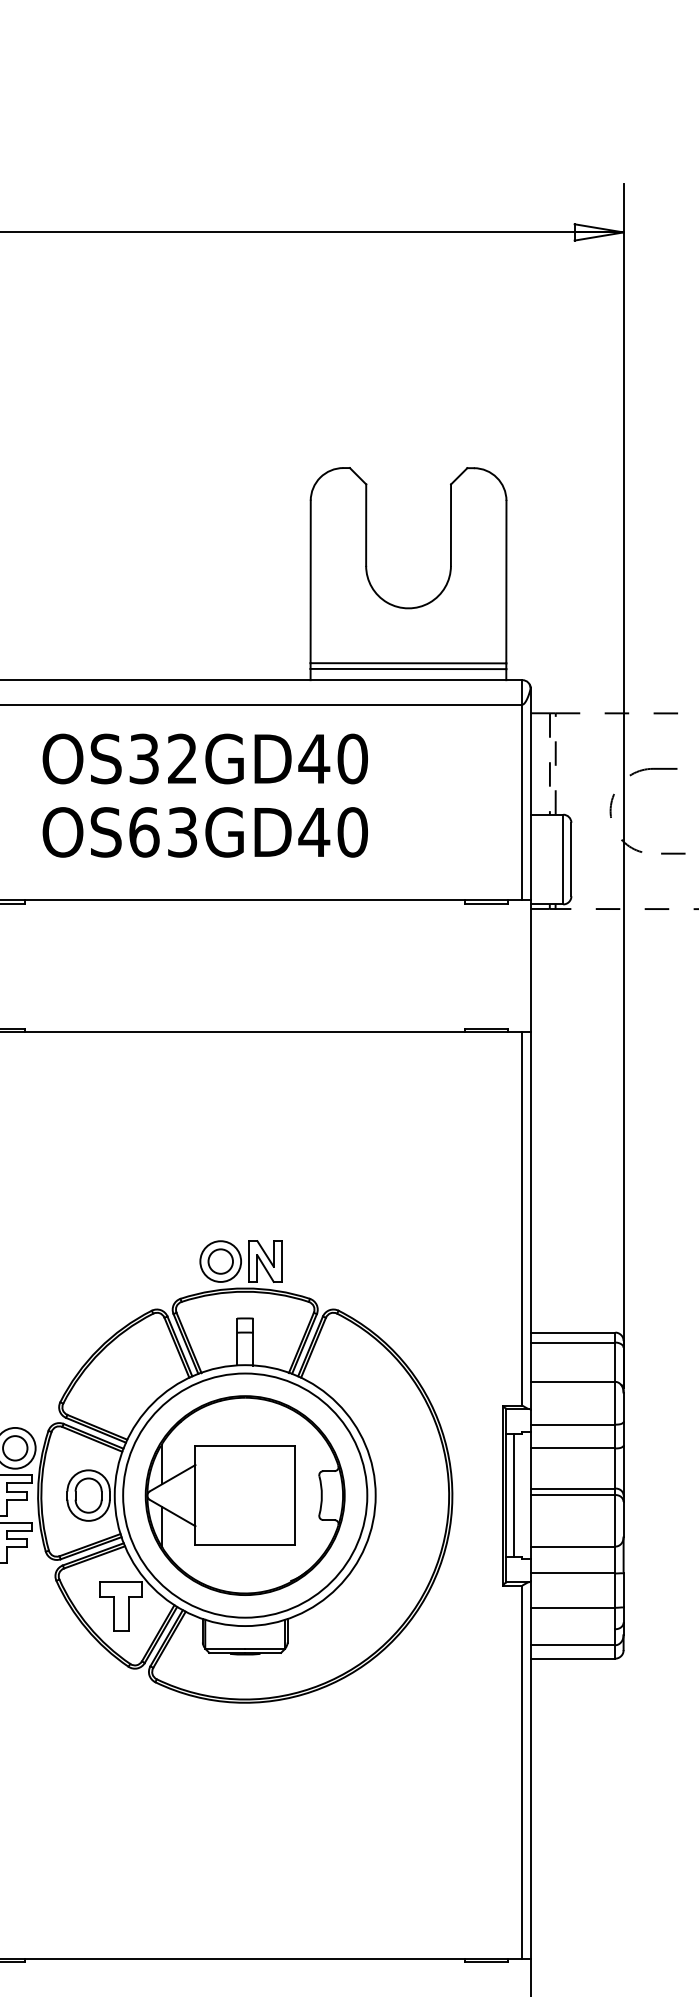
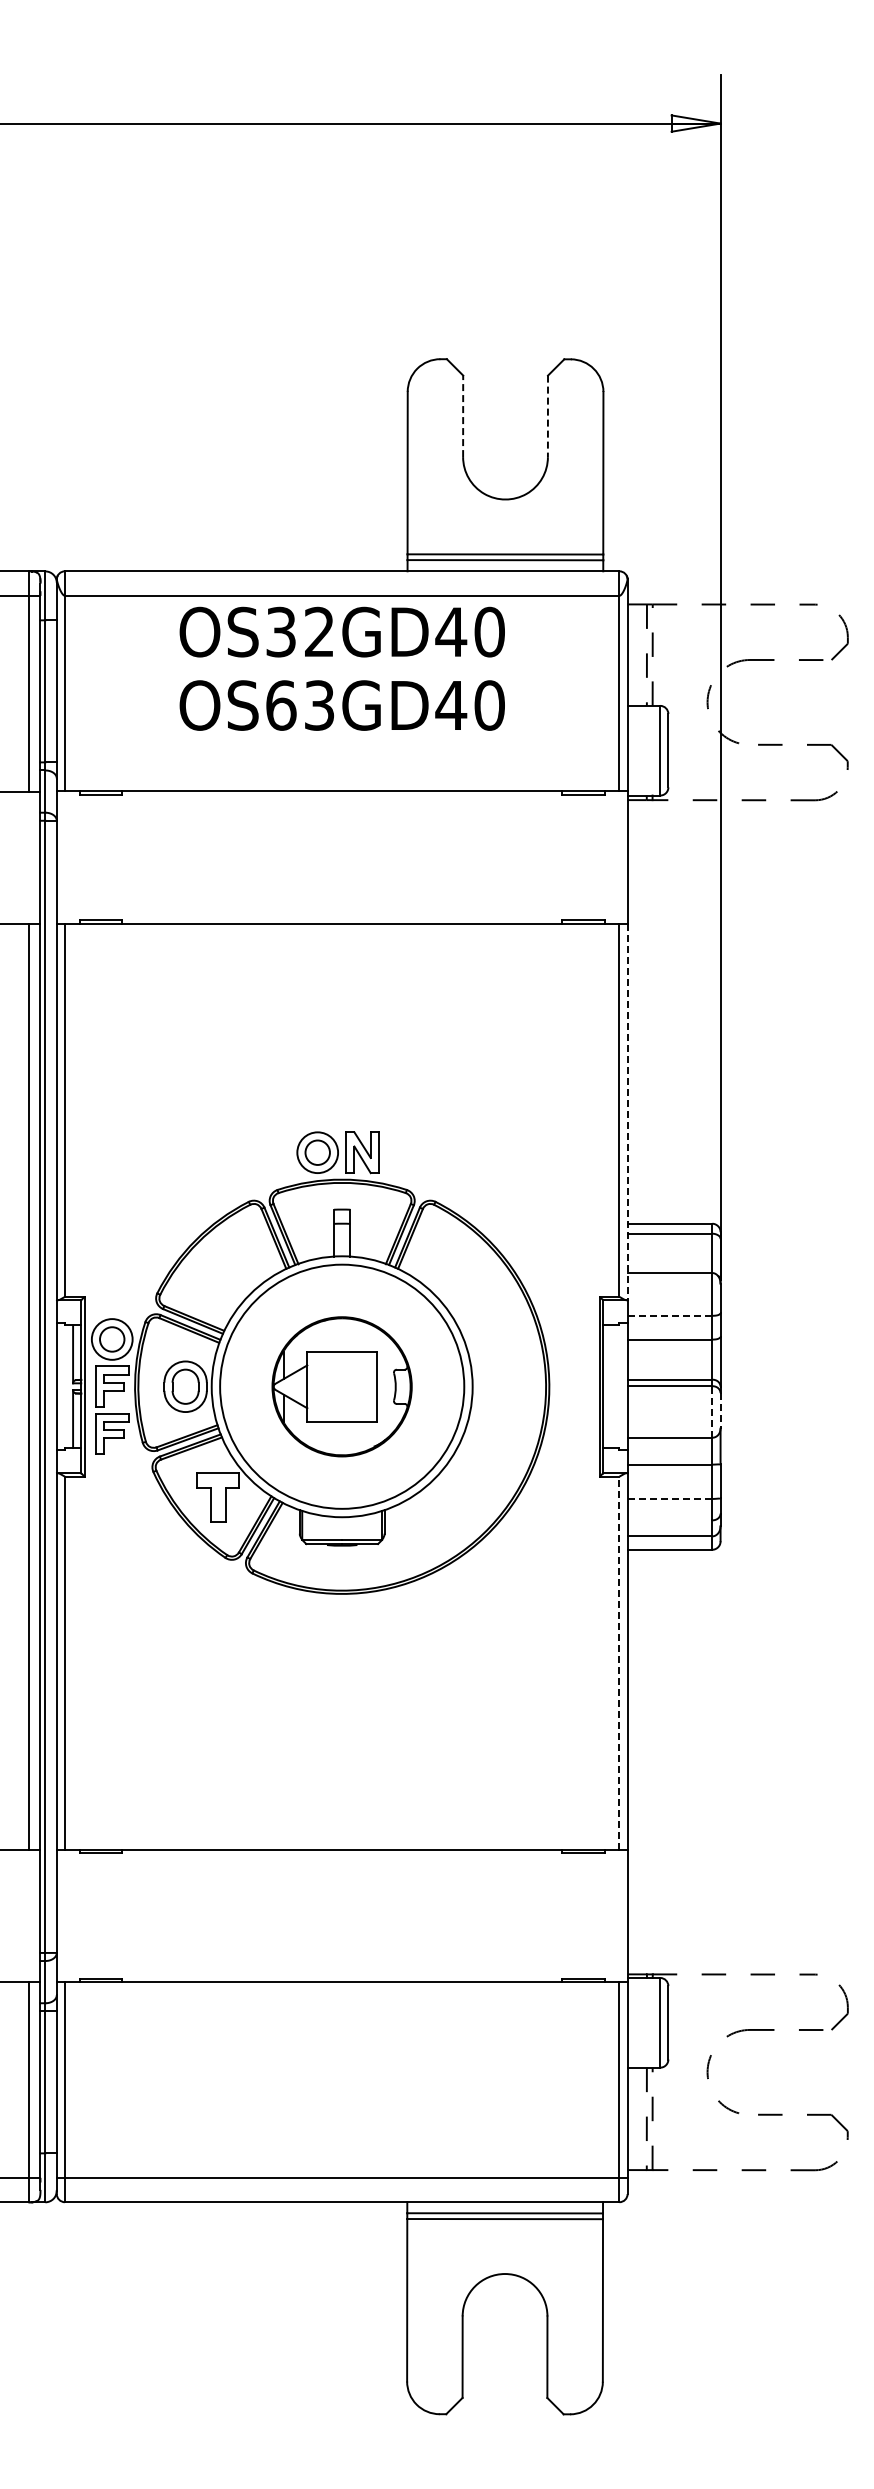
line: (366, 525) -> (463, 416), solid -> dashed
line: (450, 525) -> (547, 416), solid -> dashed
text: (204, 795) -> (341, 668), moved
line: (530, 1221) -> (627, 1112), solid -> dashed
line: (573, 1424) -> (670, 1315), solid -> dashed
part: (244, 1495) -> (341, 1386), size x0.7
line: (514, 1495) -> (611, 1386), removed
line: (623, 1519) -> (720, 1410), solid -> dashed
line: (615, 1520) -> (712, 1411), solid -> dashed
line: (572, 1607) -> (669, 1498), solid -> dashed
line: (522, 1772) -> (619, 1663), solid -> dashed

